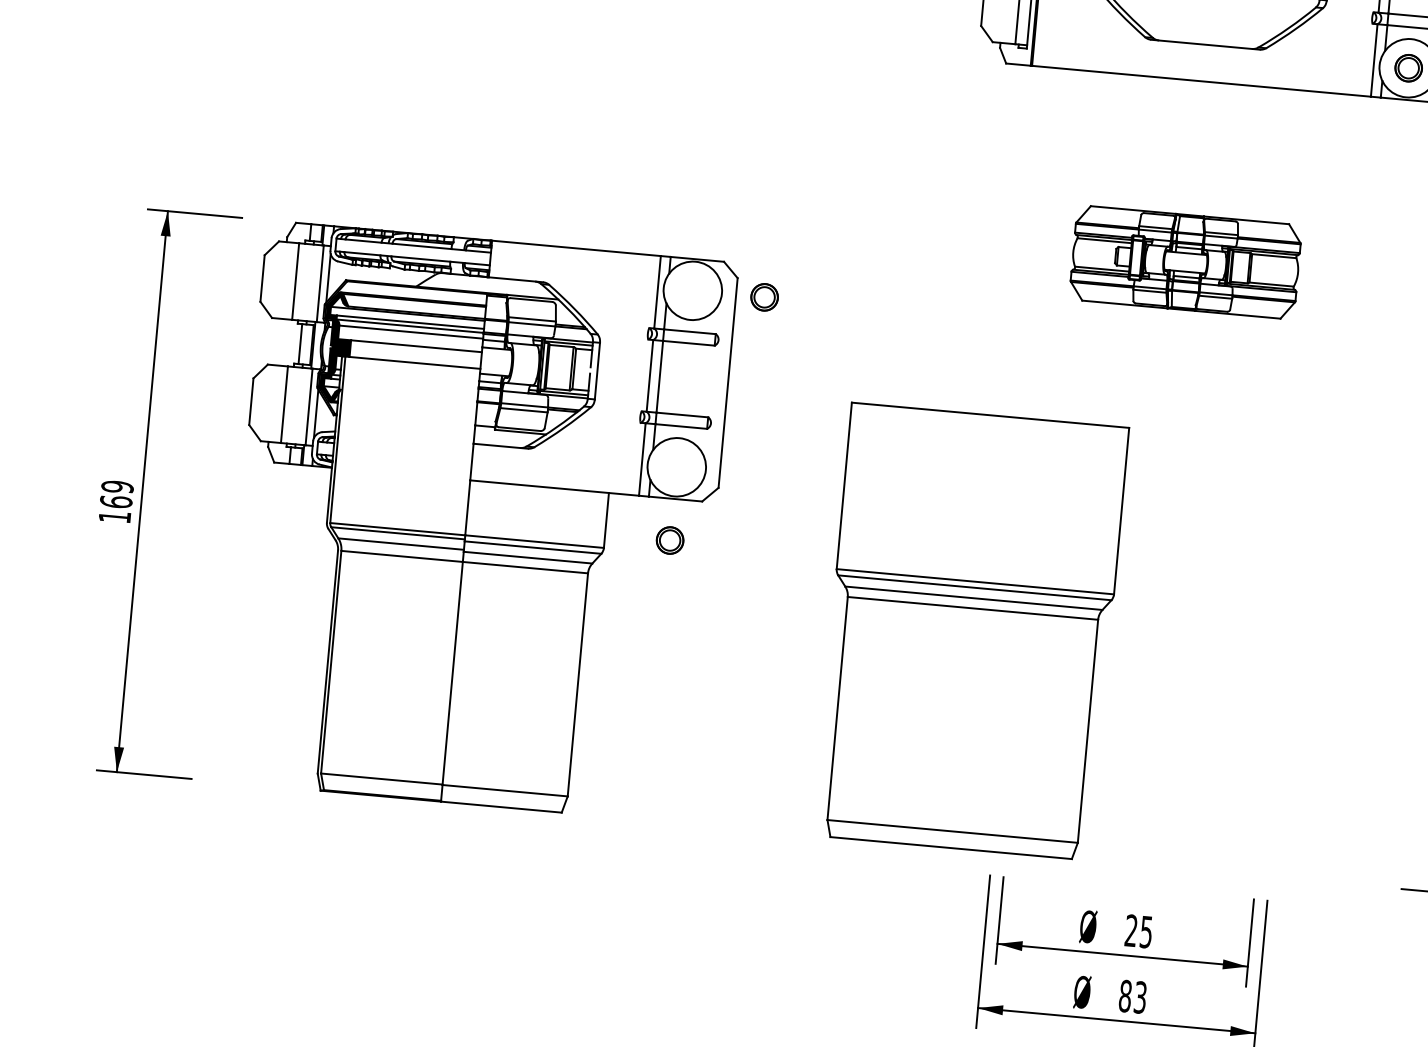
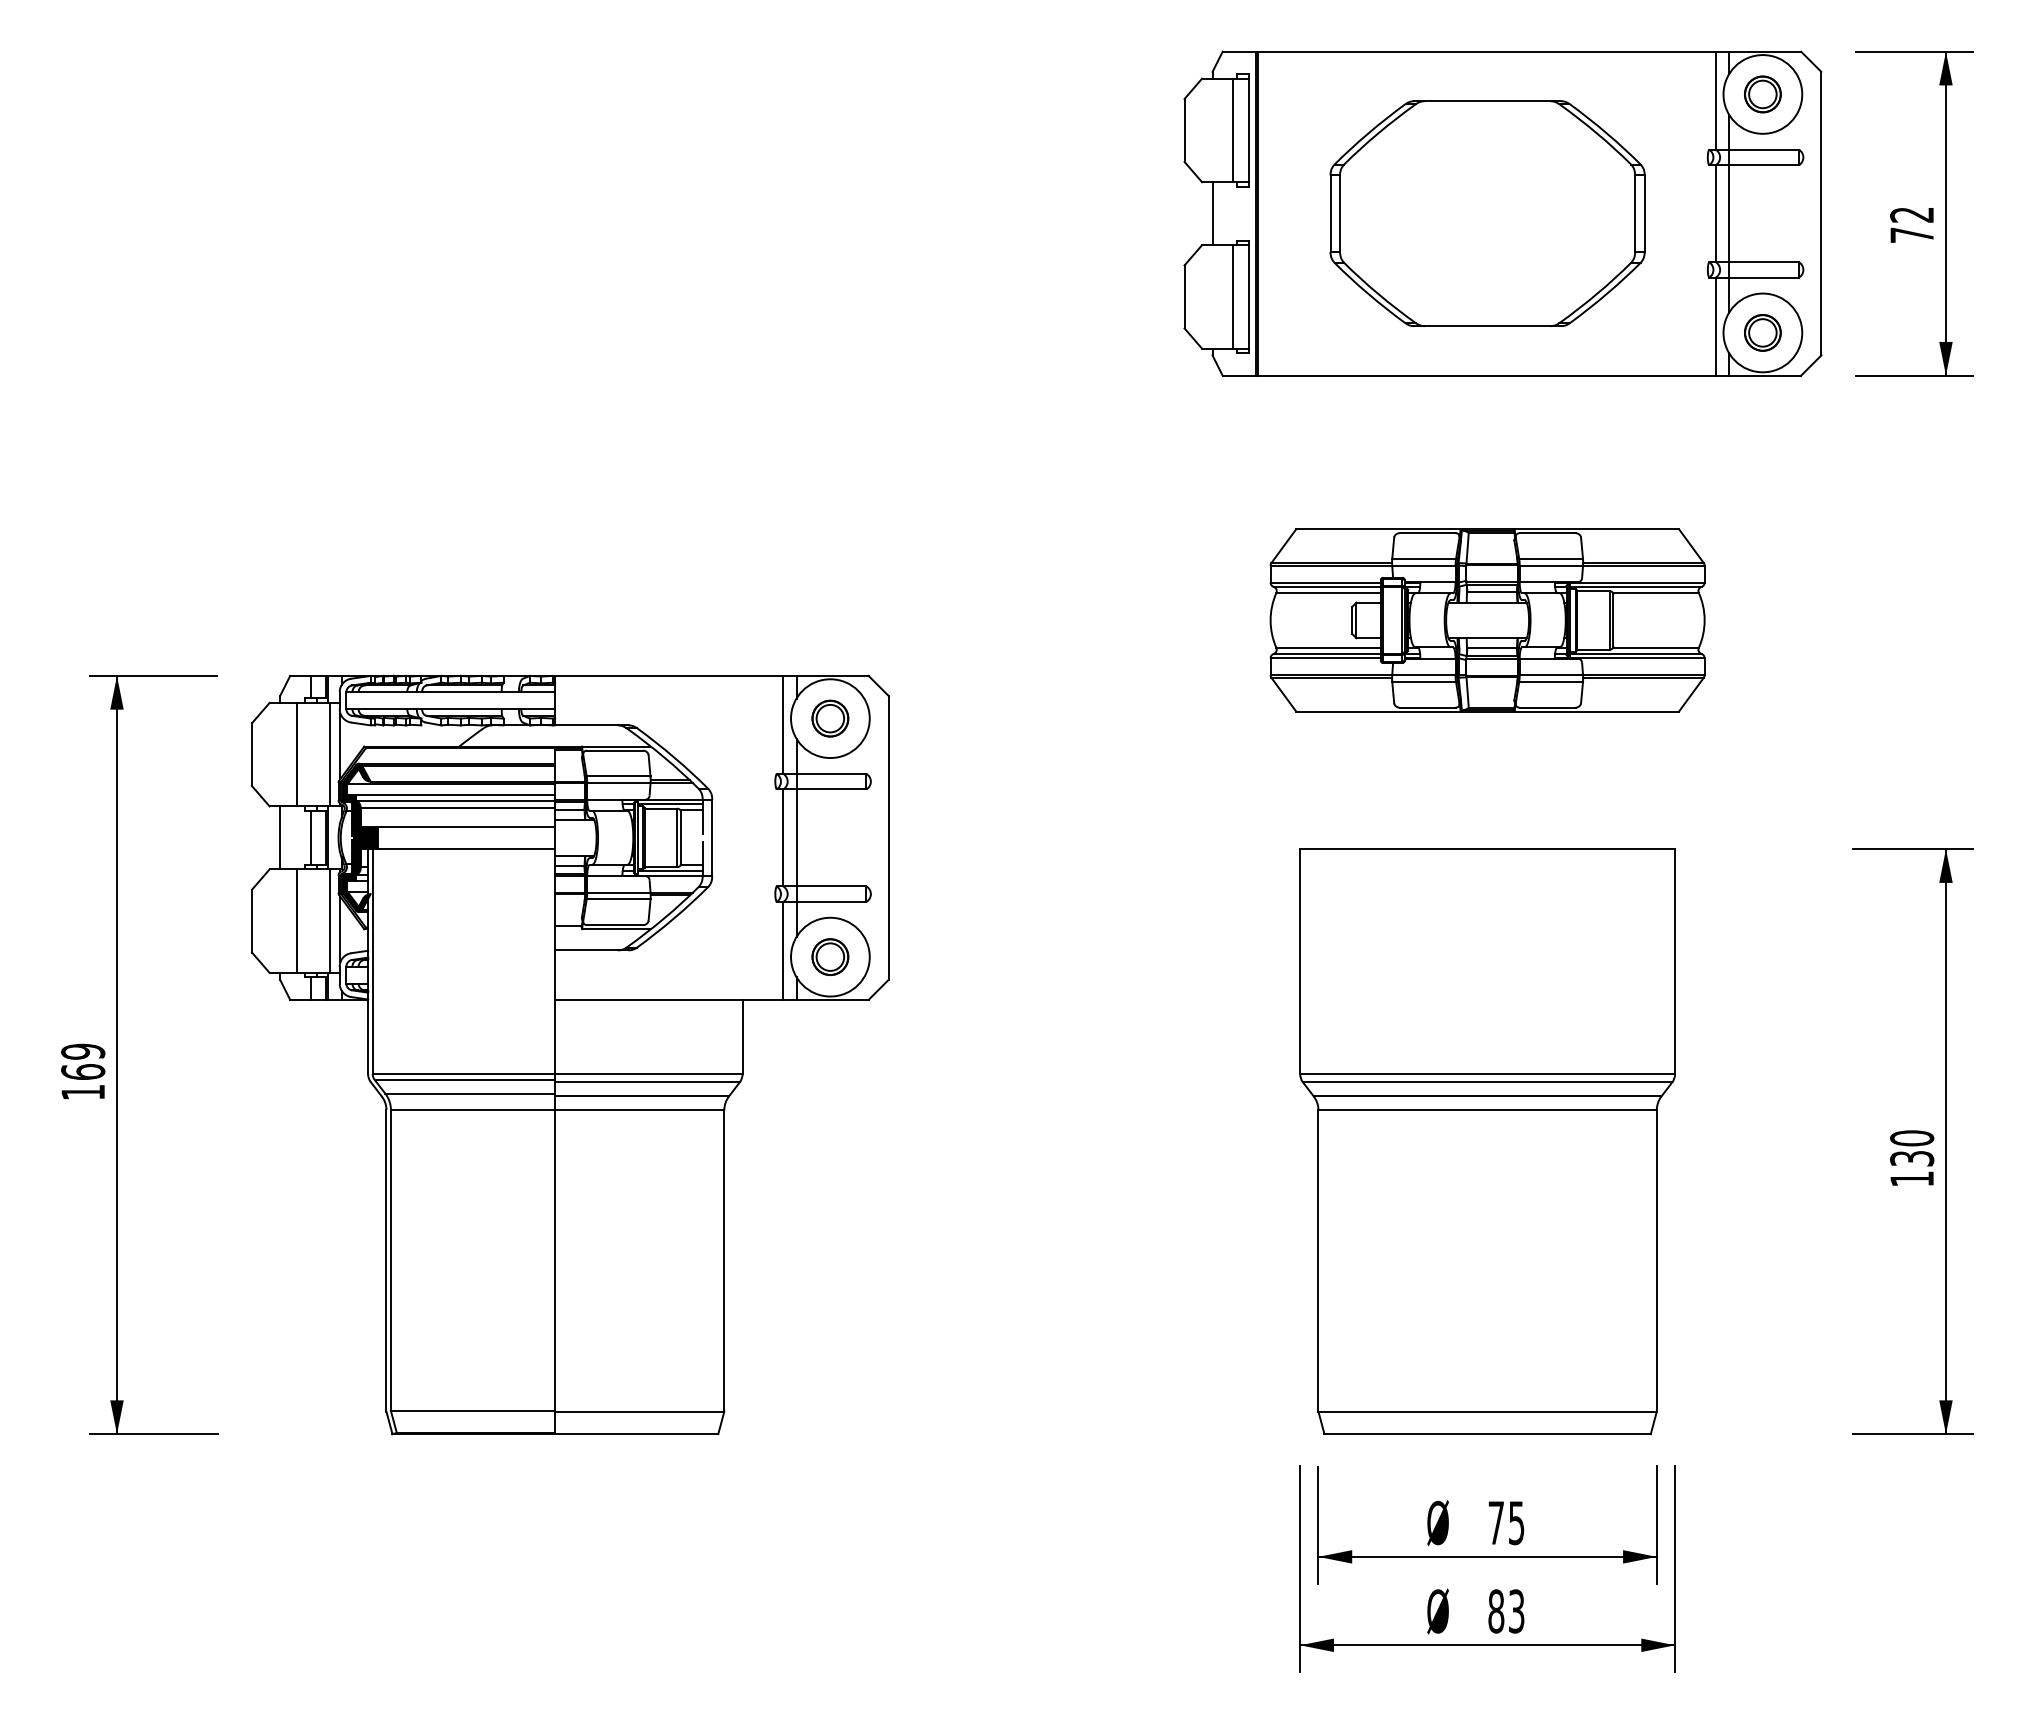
part: (1185, 262) -> (1487, 620), size x1.43
part: (764, 297) -> (830, 718), moved
line: (278, 341) -> (280, 837), added
part: (670, 540) -> (830, 956), moved
part: (970, 631) -> (1487, 1141), moved
text: (1130, 930) -> (1495, 1522), 25 -> 75

